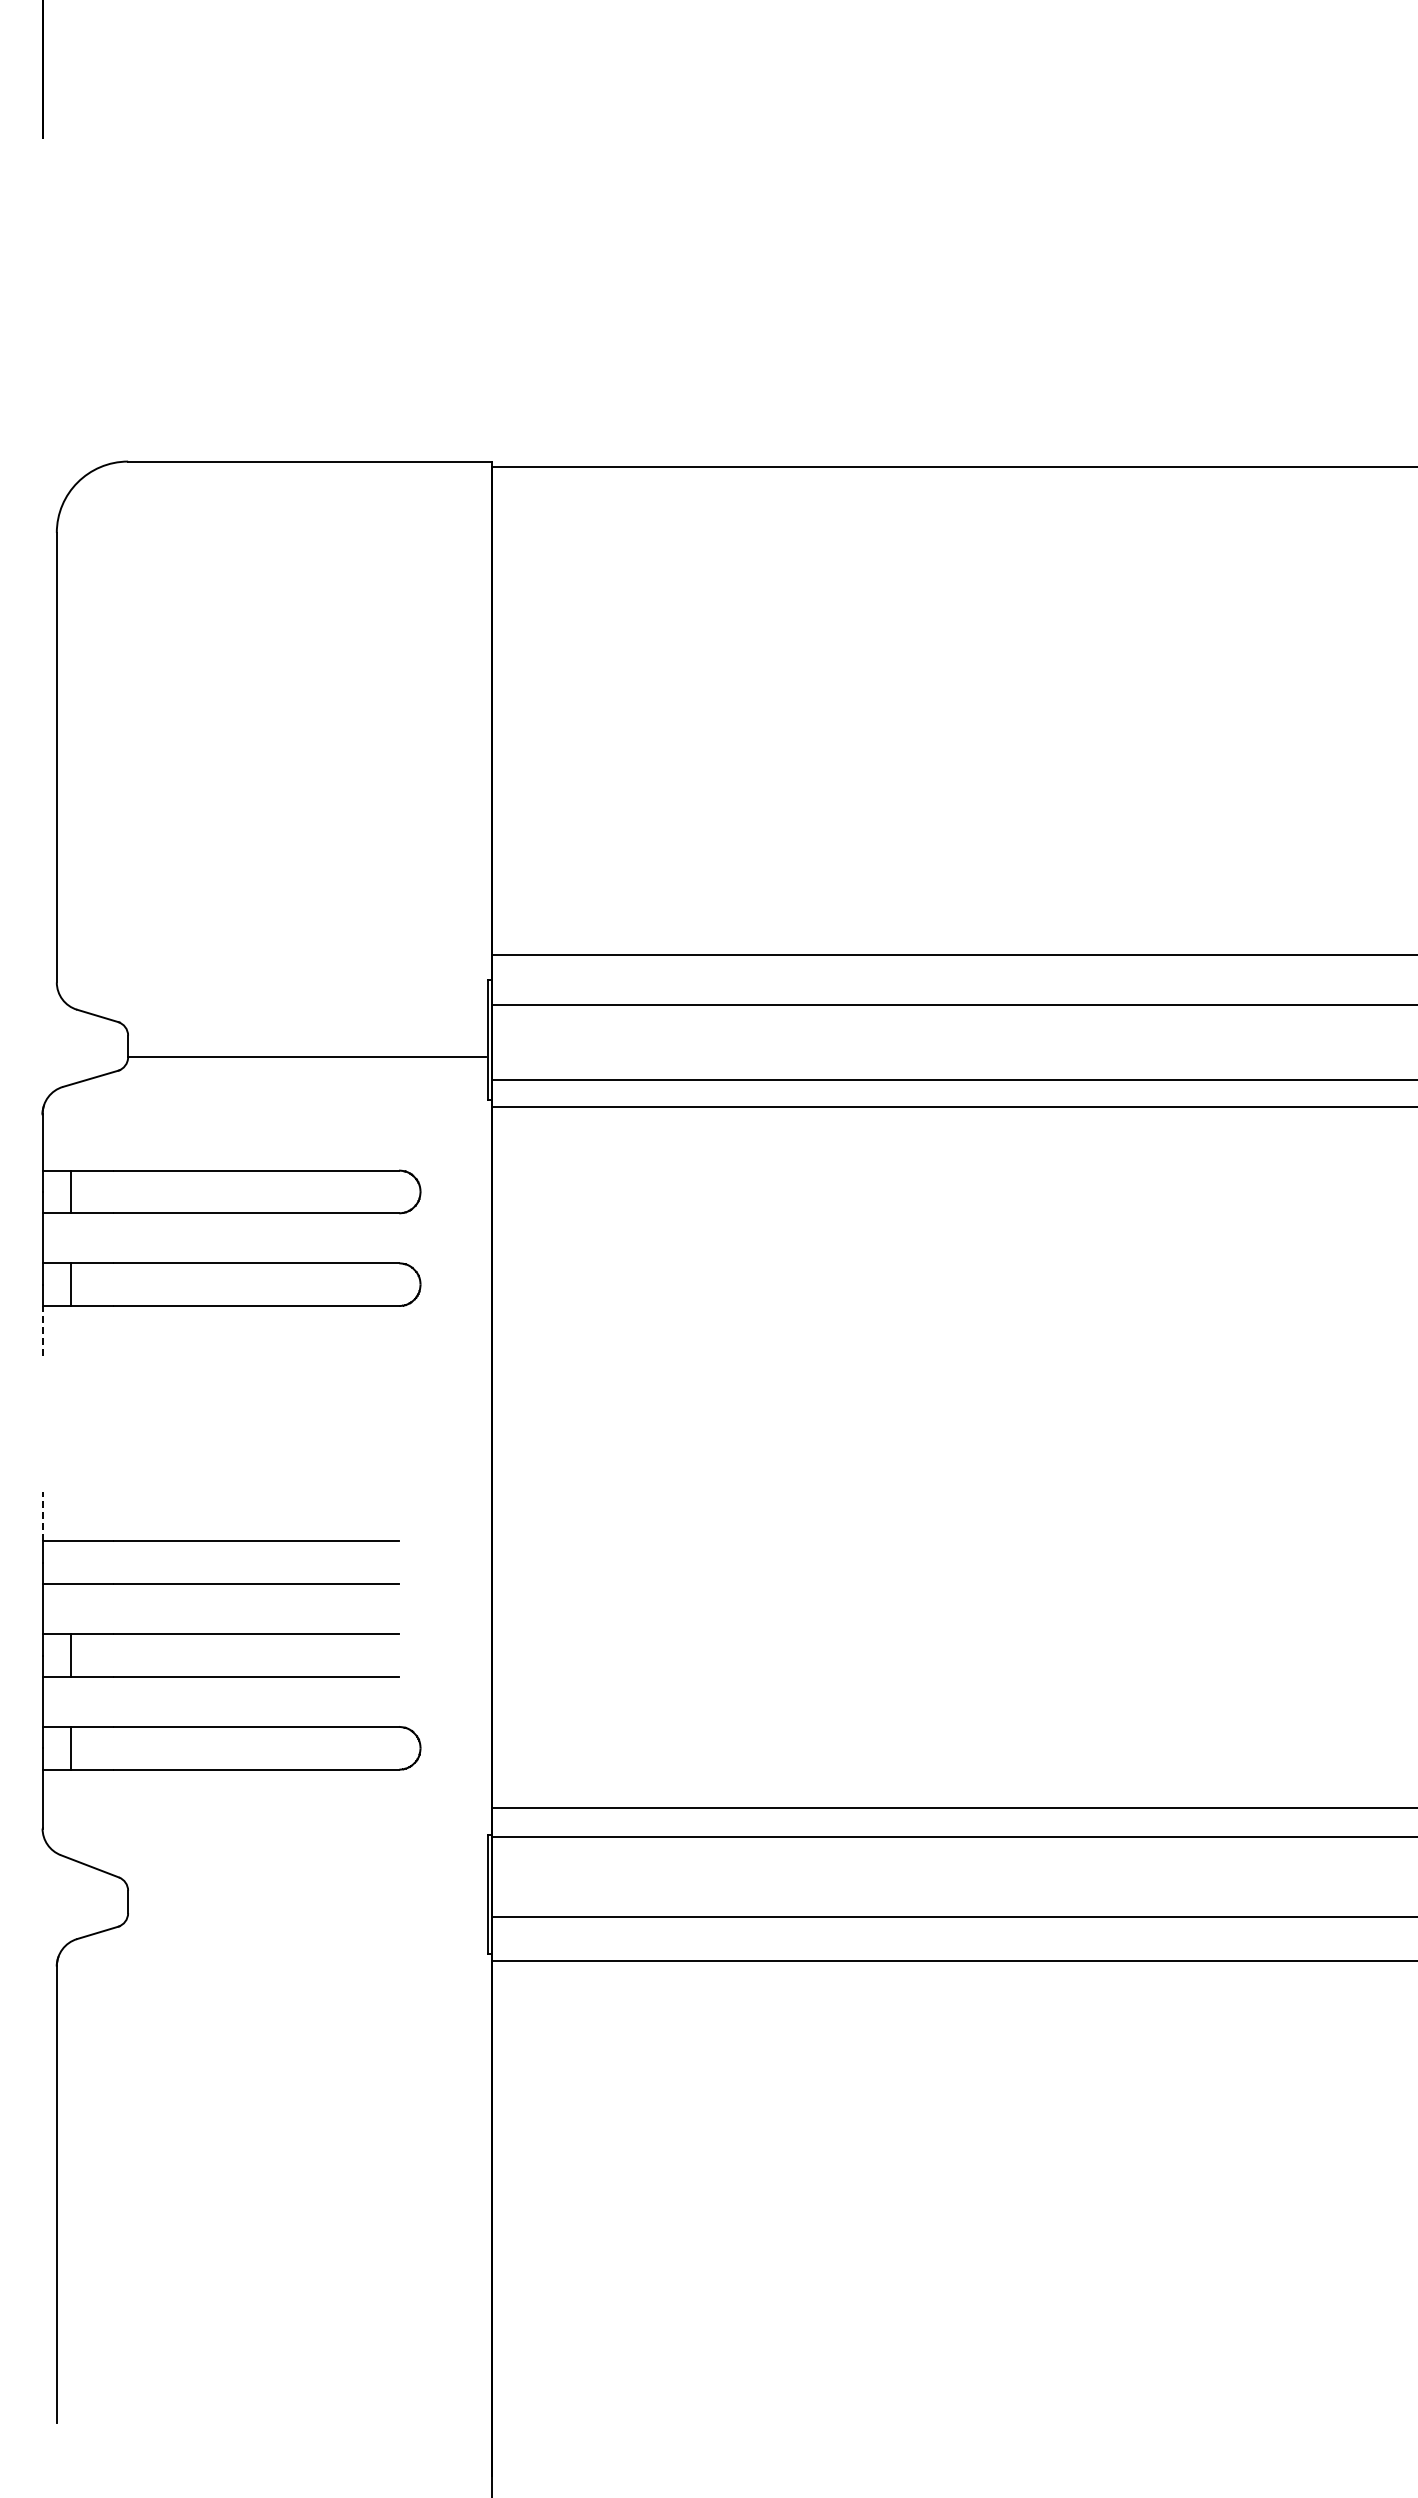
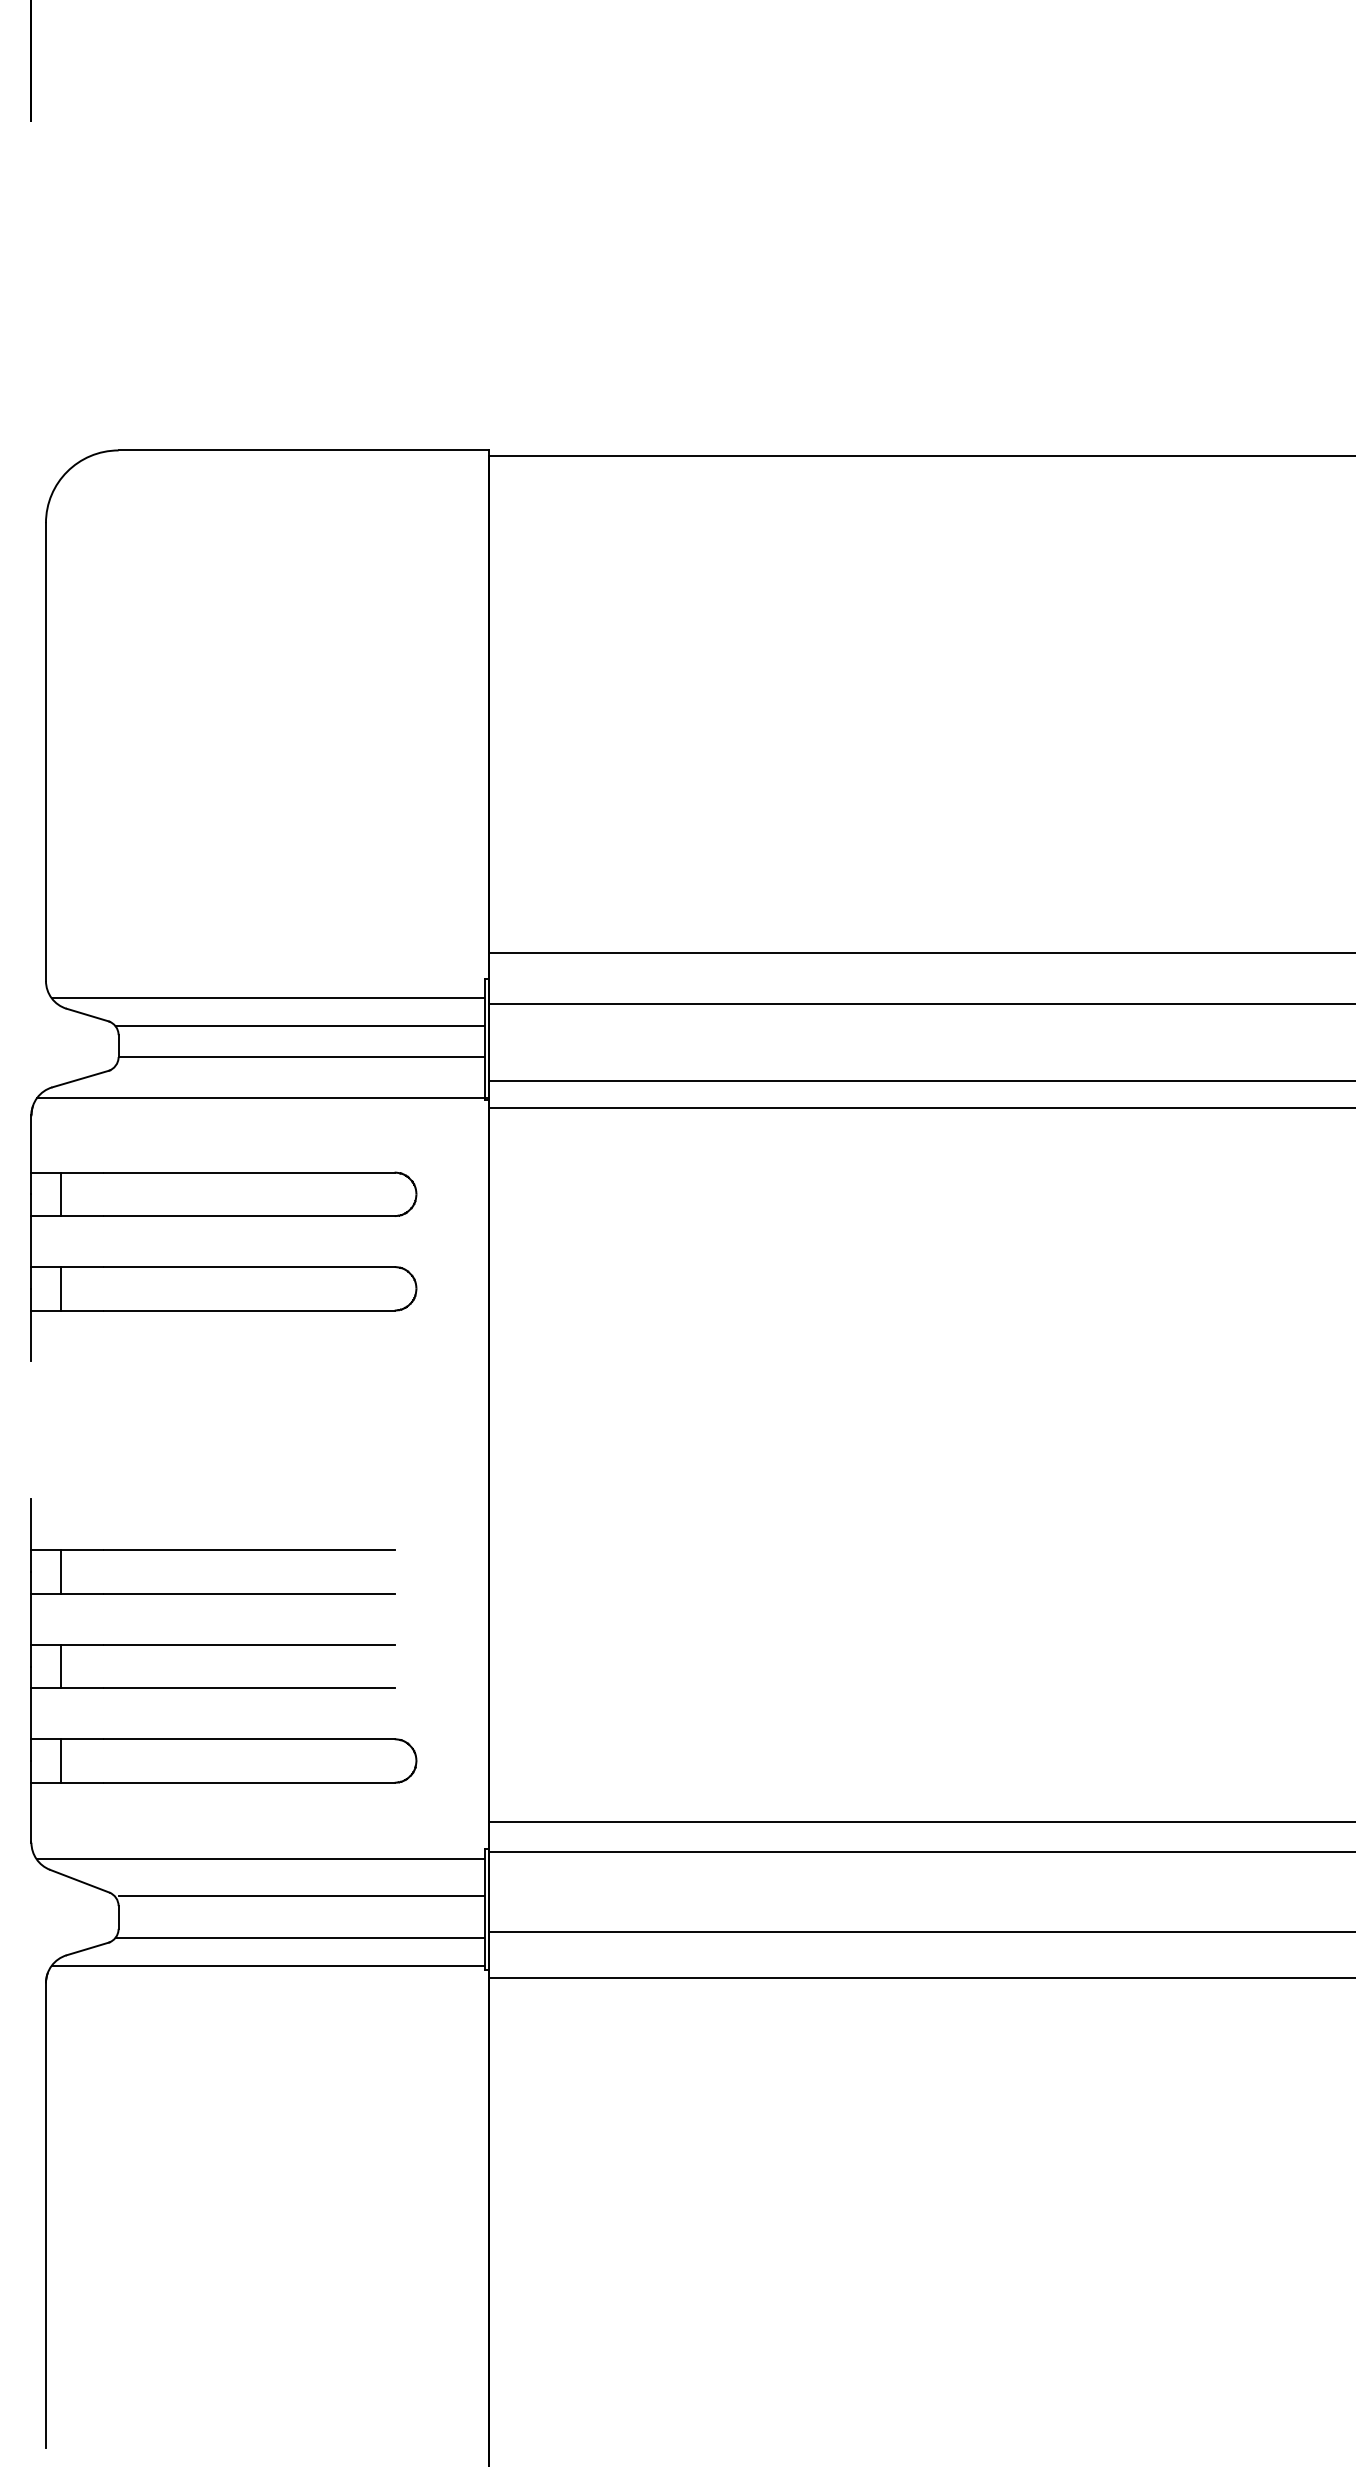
line: (274, 999) -> (267, 998), added
line: (305, 1027) -> (299, 1026), added
line: (269, 1097) -> (262, 1098), added
line: (42, 1331) -> (31, 1336), dashed -> solid
line: (42, 1516) -> (31, 1524), dashed -> solid
line: (71, 1562) -> (60, 1571), added
line: (266, 1844) -> (259, 1858), added
line: (307, 1880) -> (301, 1895), added
line: (305, 1921) -> (299, 1937), added
line: (274, 1949) -> (267, 1965), added

